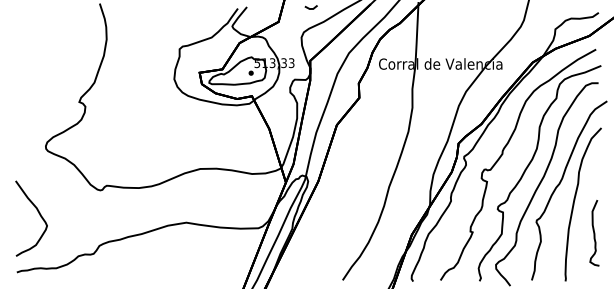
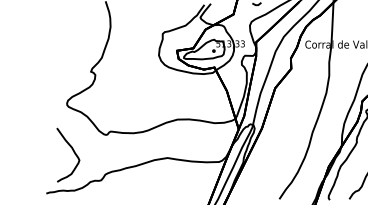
curve: (39, 215) -> (73, 152), moved

